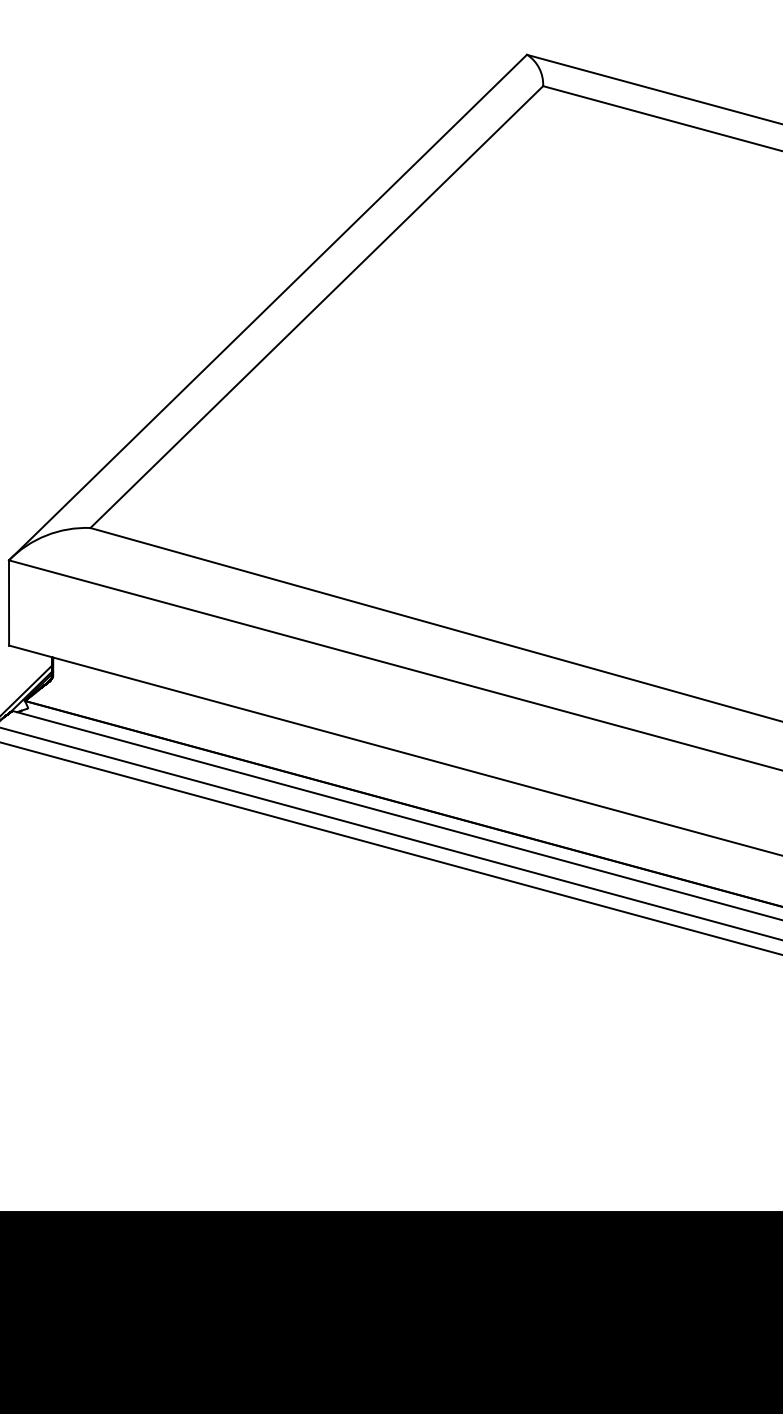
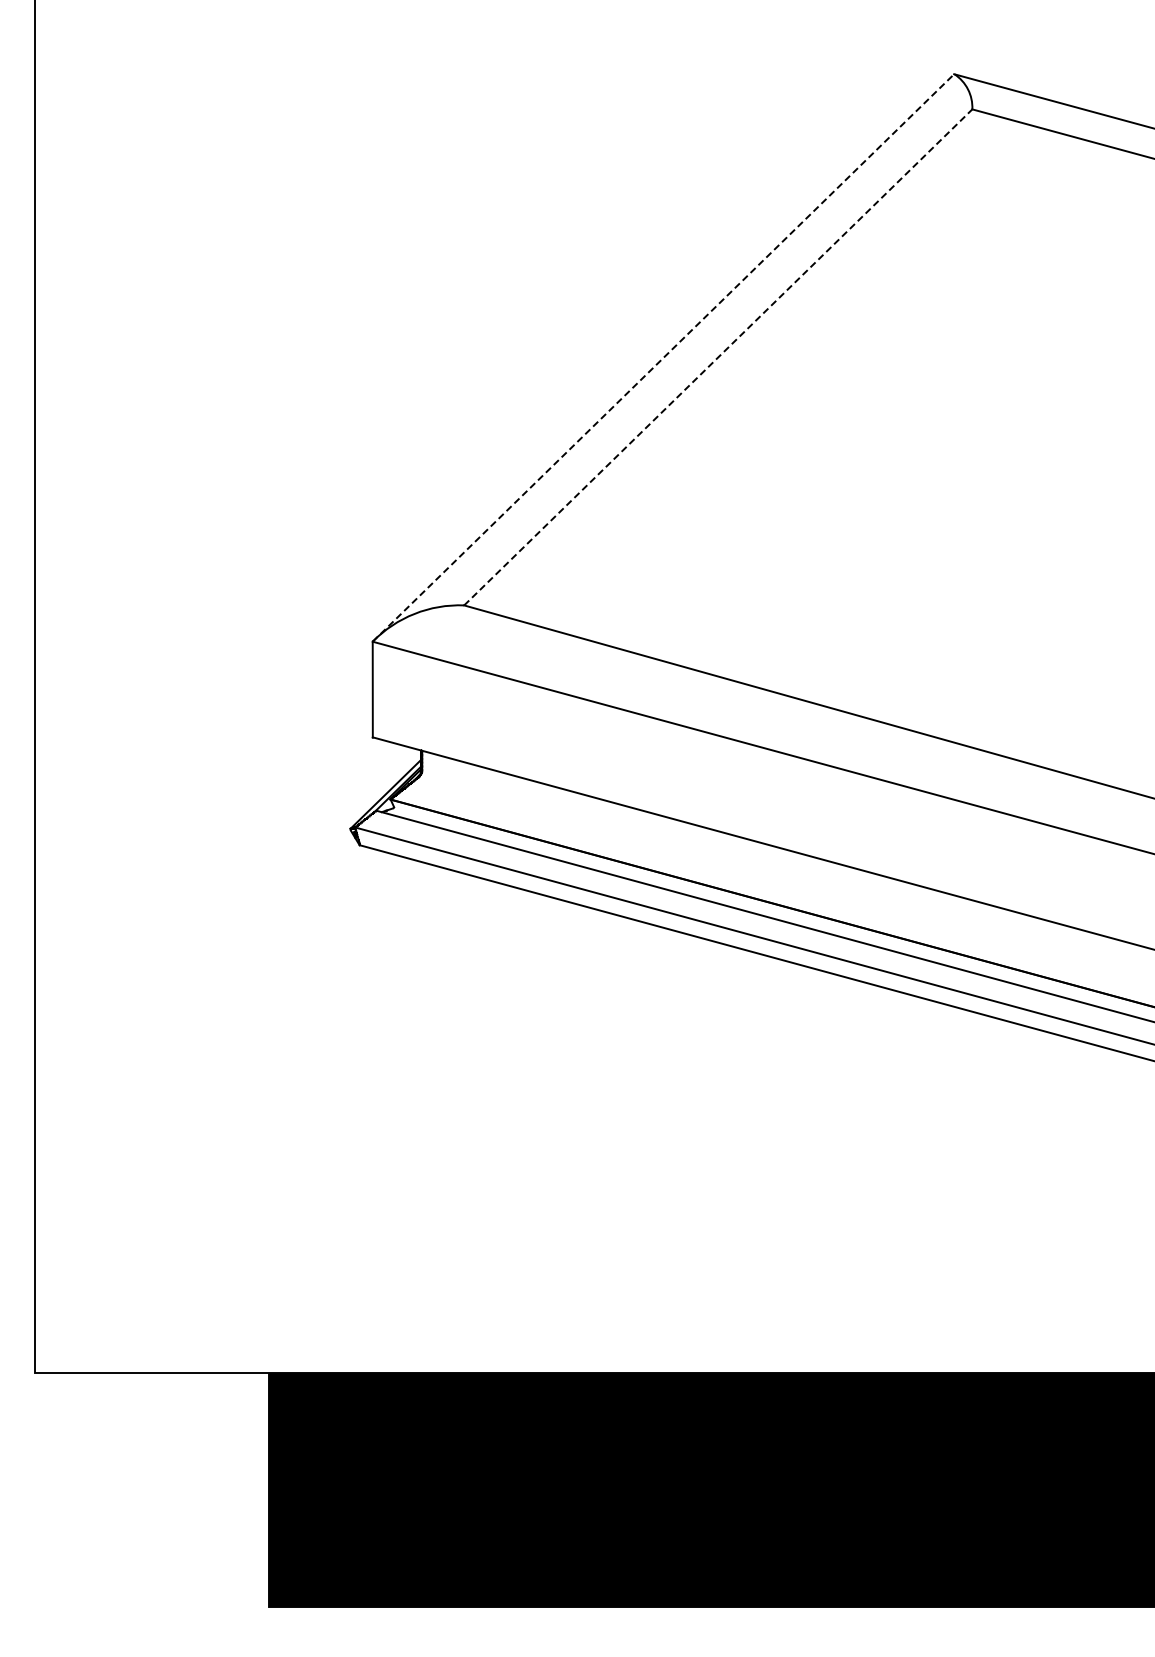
line: (268, 307) -> (663, 357), solid -> dashed
line: (317, 307) -> (718, 357), solid -> dashed

